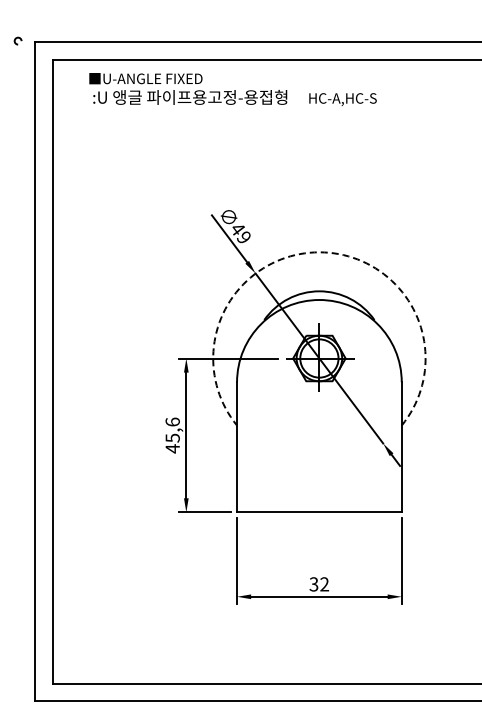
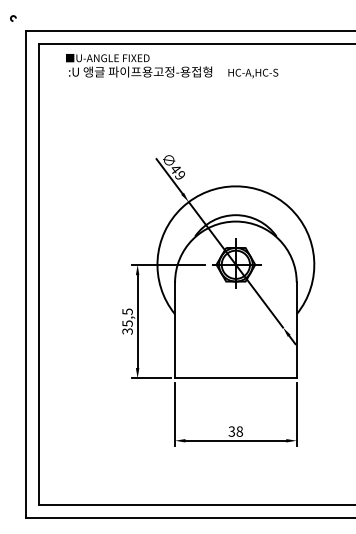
arc: (16, 39) -> (12, 17), moved
arc: (319, 252) -> (235, 186), dashed -> solid
text: (172, 435) -> (127, 321), 45,6 -> 35,5
text: (324, 584) -> (239, 431), 32 -> 38

